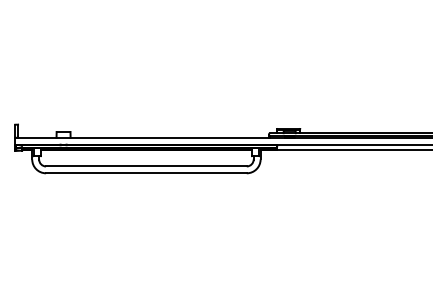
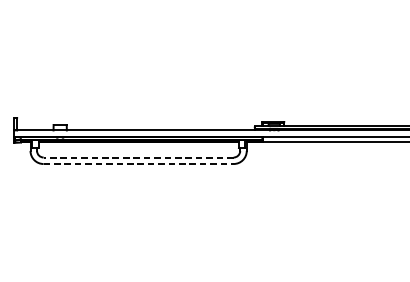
line: (145, 166) -> (137, 157), solid -> dashed
line: (146, 173) -> (138, 164), solid -> dashed

